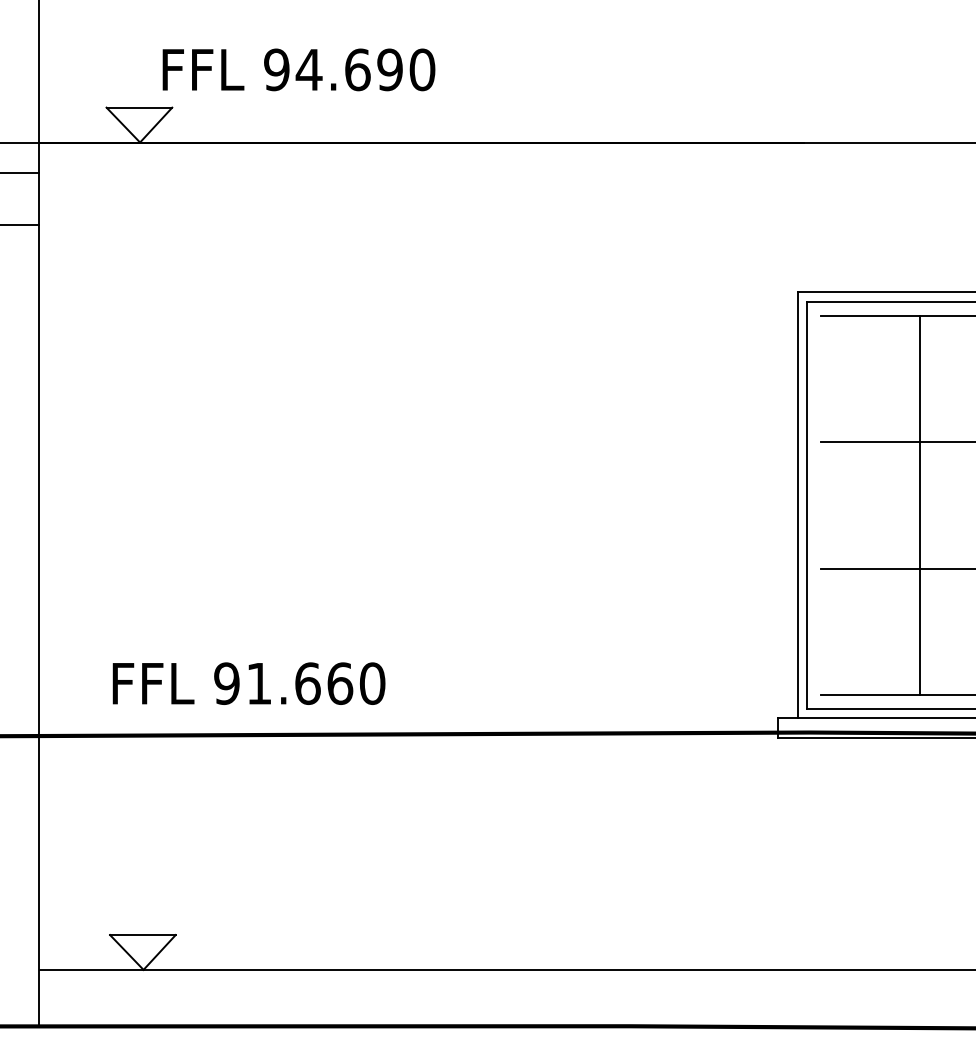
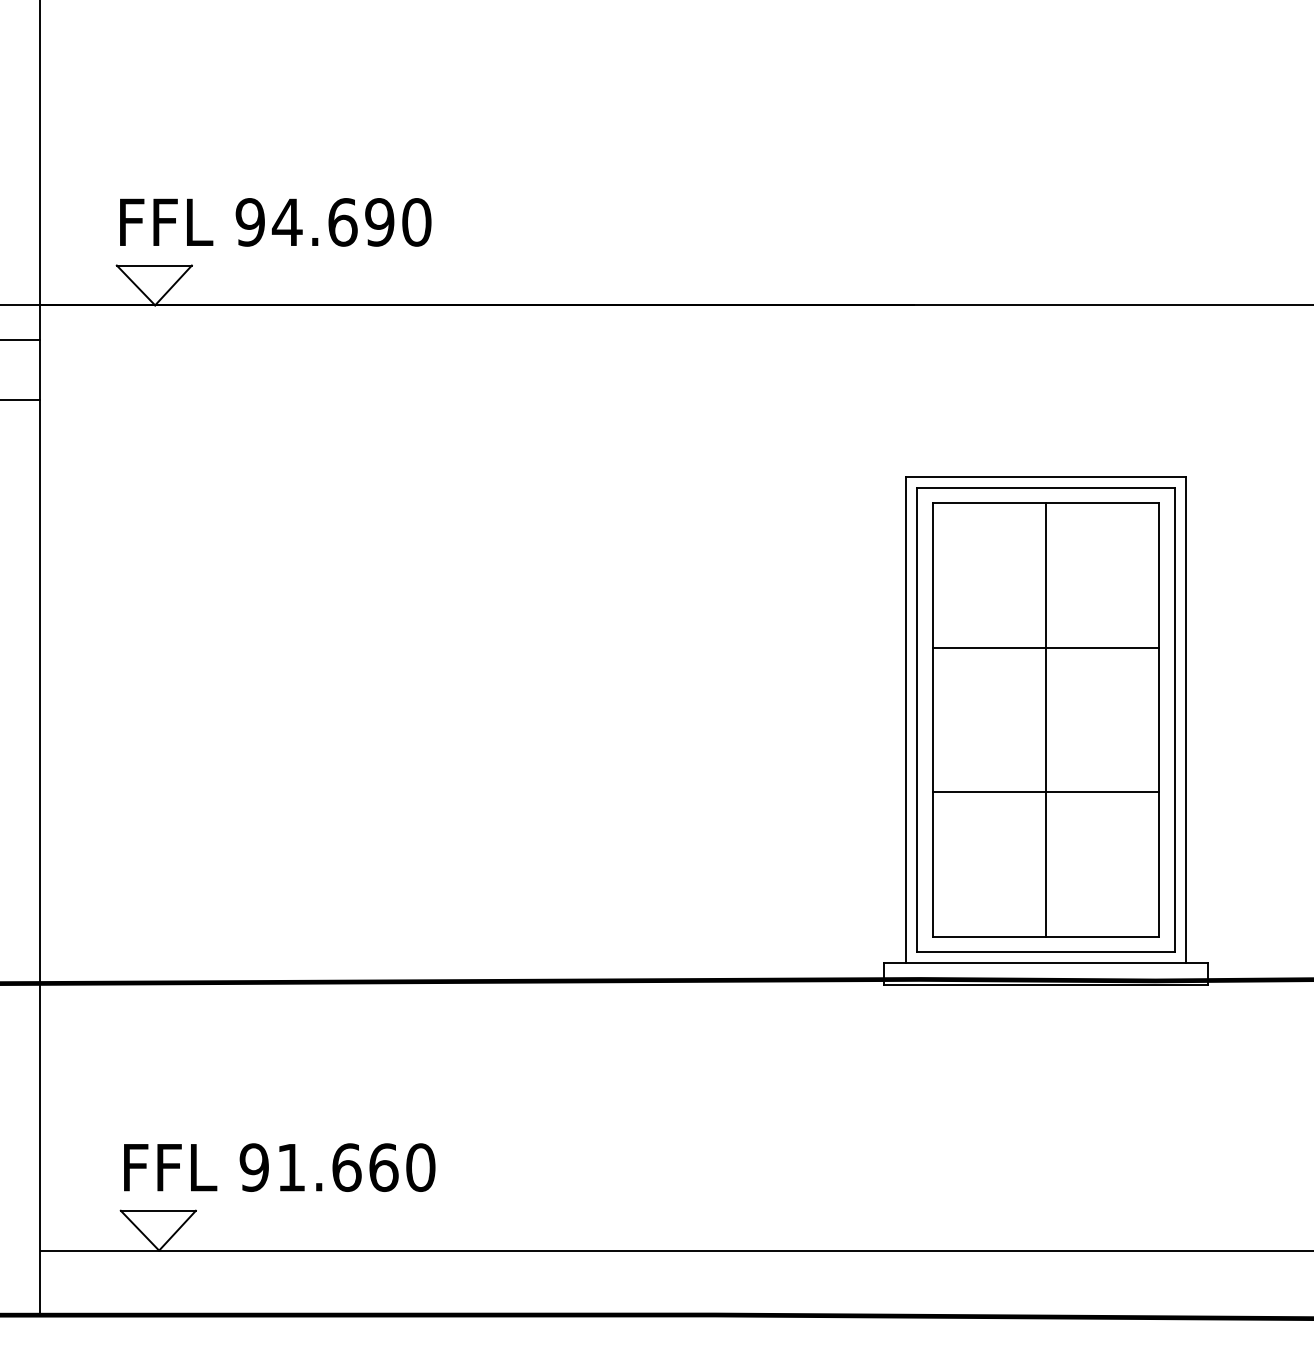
text: (298, 69) -> (275, 222), moved
line: (820, 505) -> (932, 719), added
text: (248, 683) -> (279, 1167), moved

